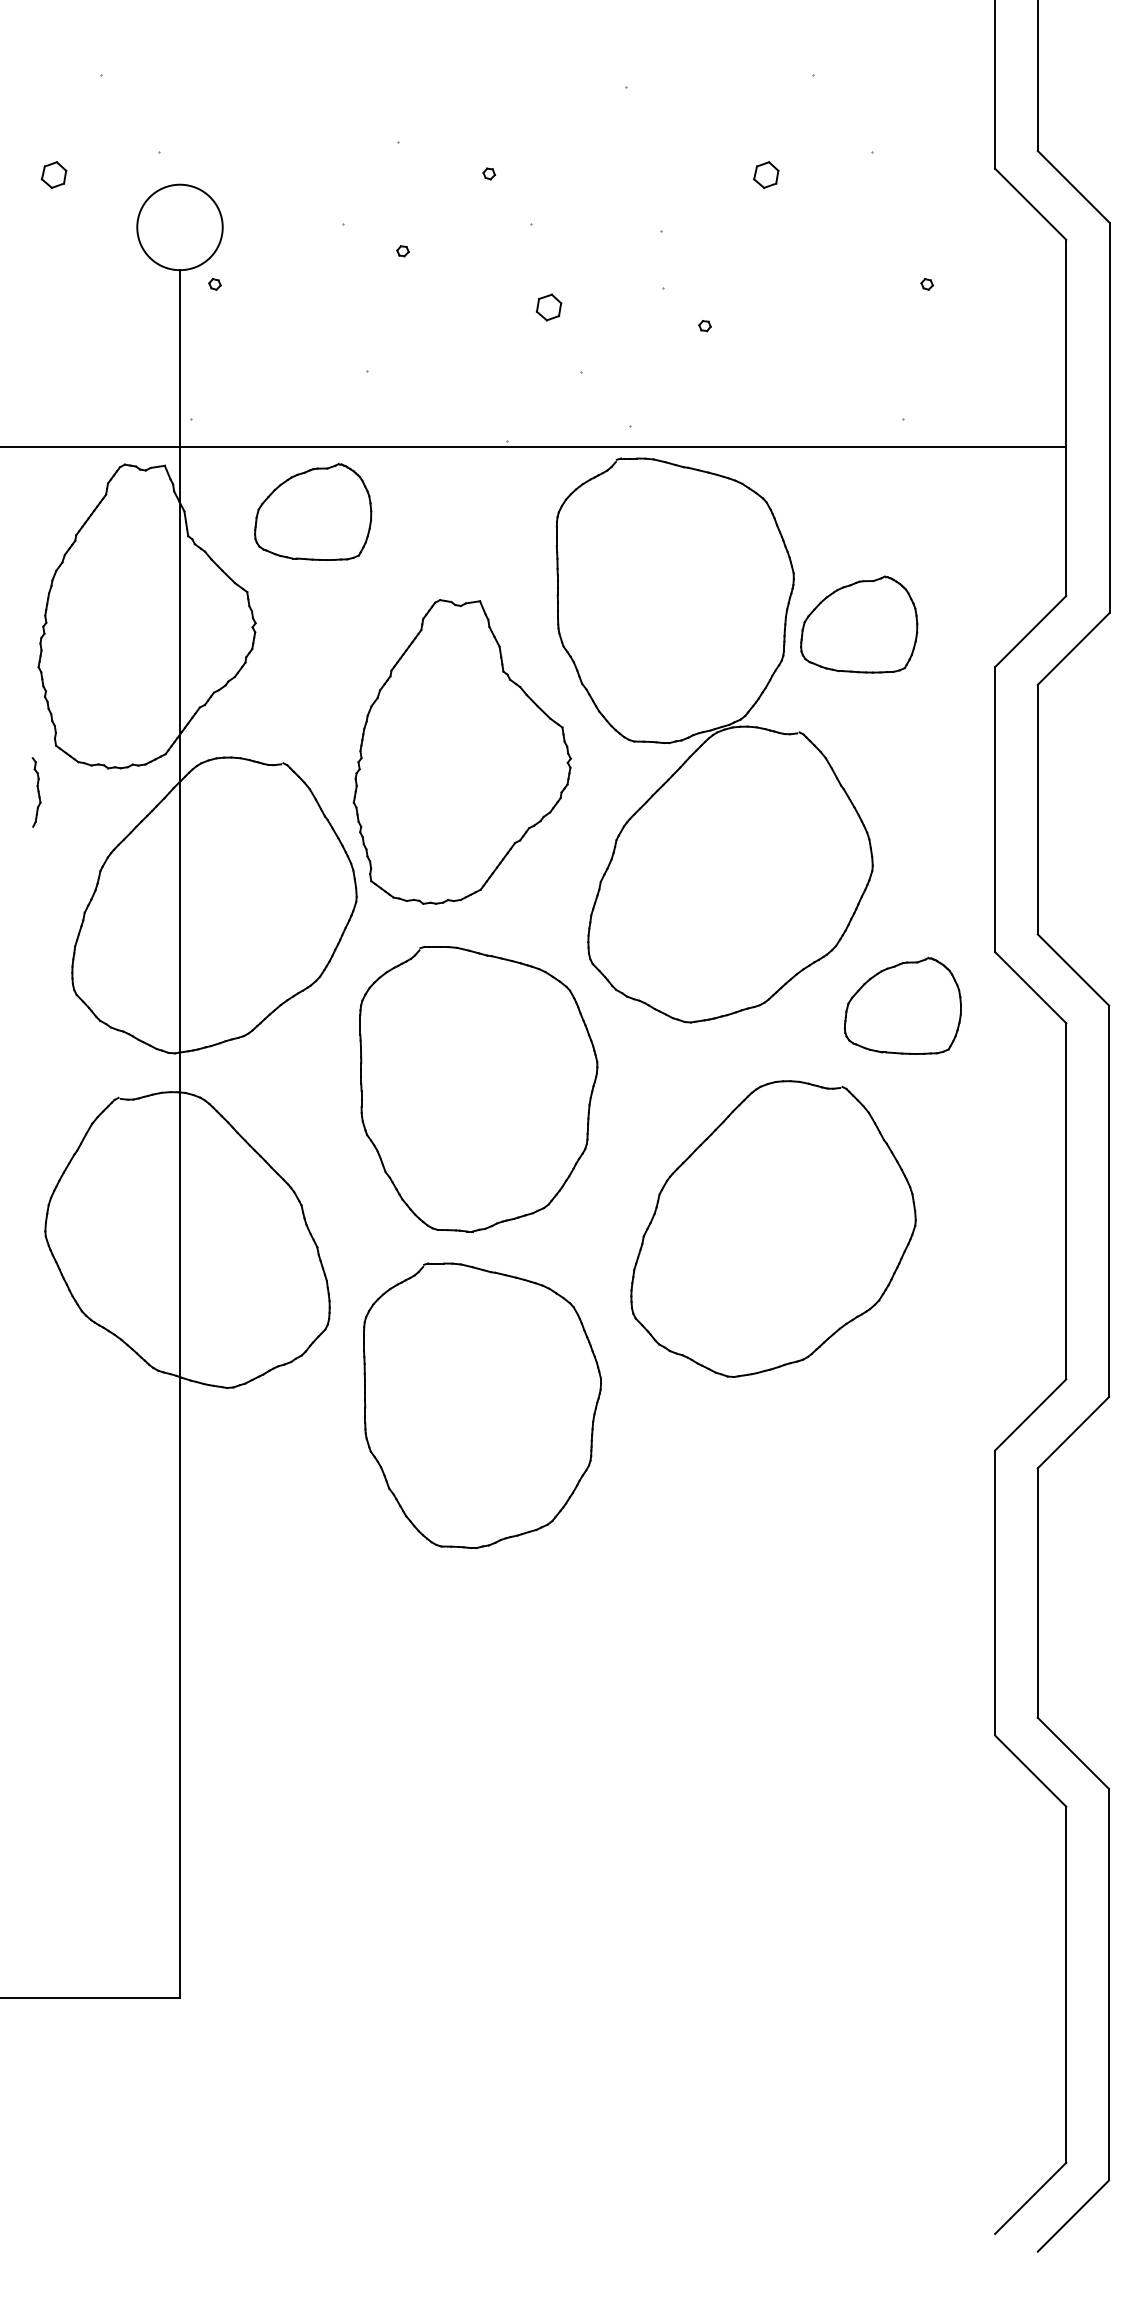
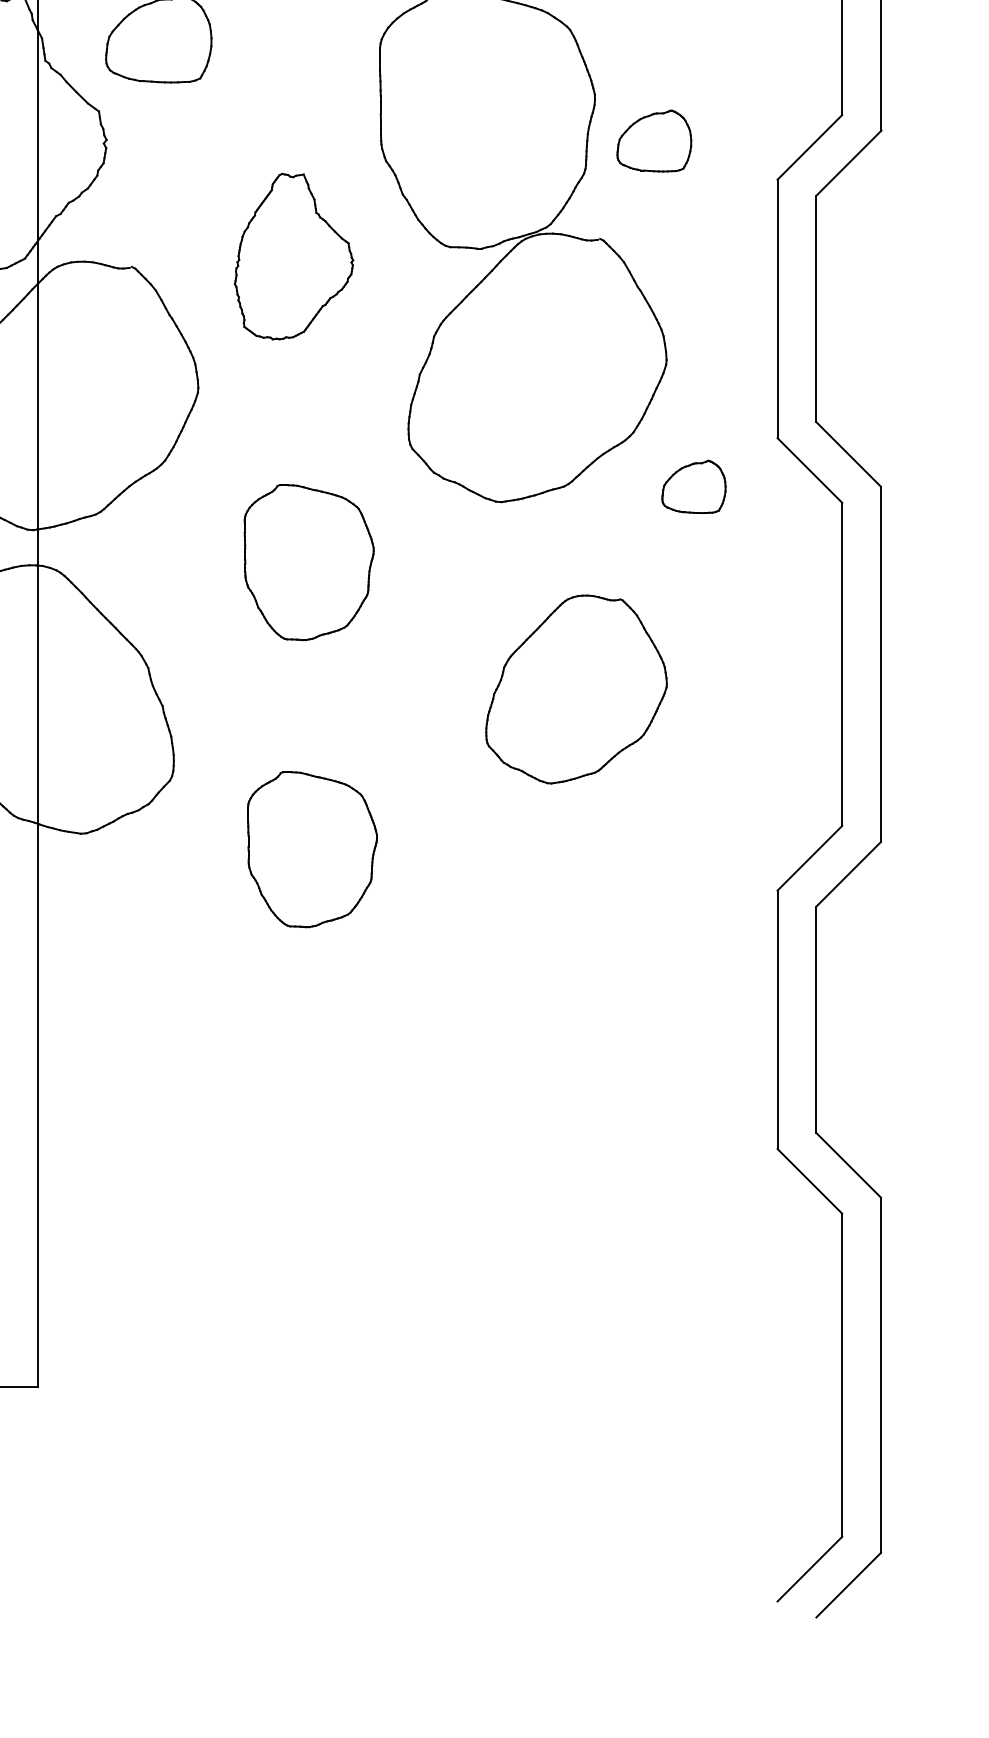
part: (859, 624) -> (654, 140), size x0.7
part: (461, 751) -> (293, 256), size x0.6
part: (902, 1005) -> (693, 486), size x0.6
part: (478, 1089) -> (308, 562), size x0.6
part: (773, 1228) -> (576, 689), size x0.7
part: (482, 1405) -> (312, 849), size x0.6

